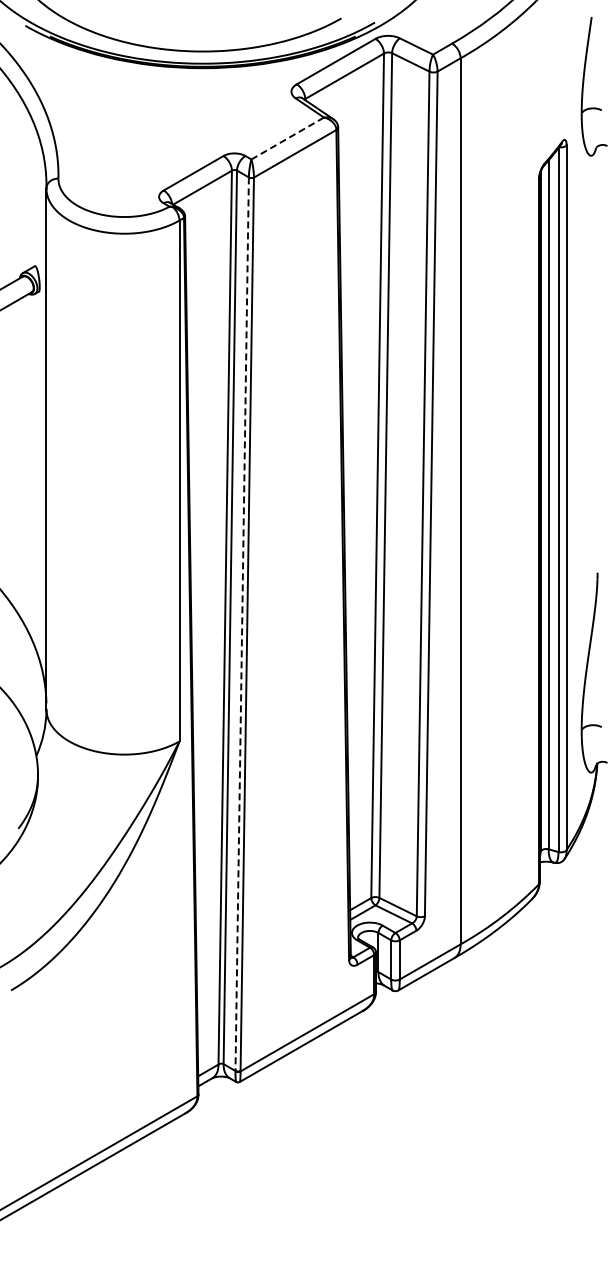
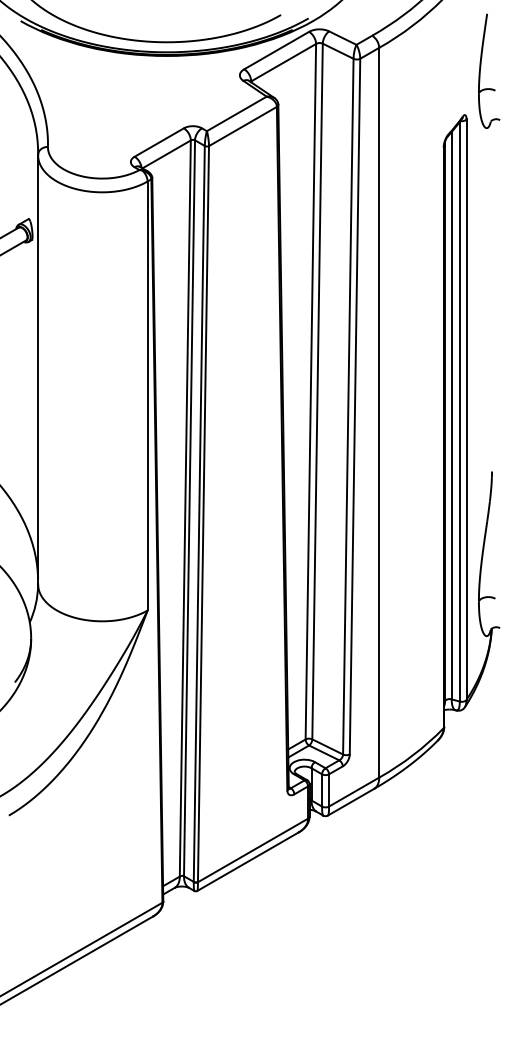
line: (287, 138) -> (236, 113), dashed -> solid
line: (242, 624) -> (199, 514), dashed -> solid

